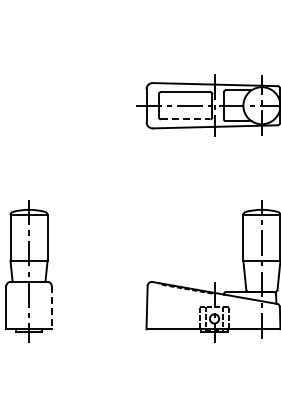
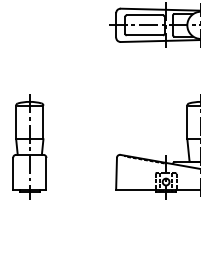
line: (185, 119) -> (144, 35), dashed -> solid
line: (51, 307) -> (46, 173), dashed -> solid

